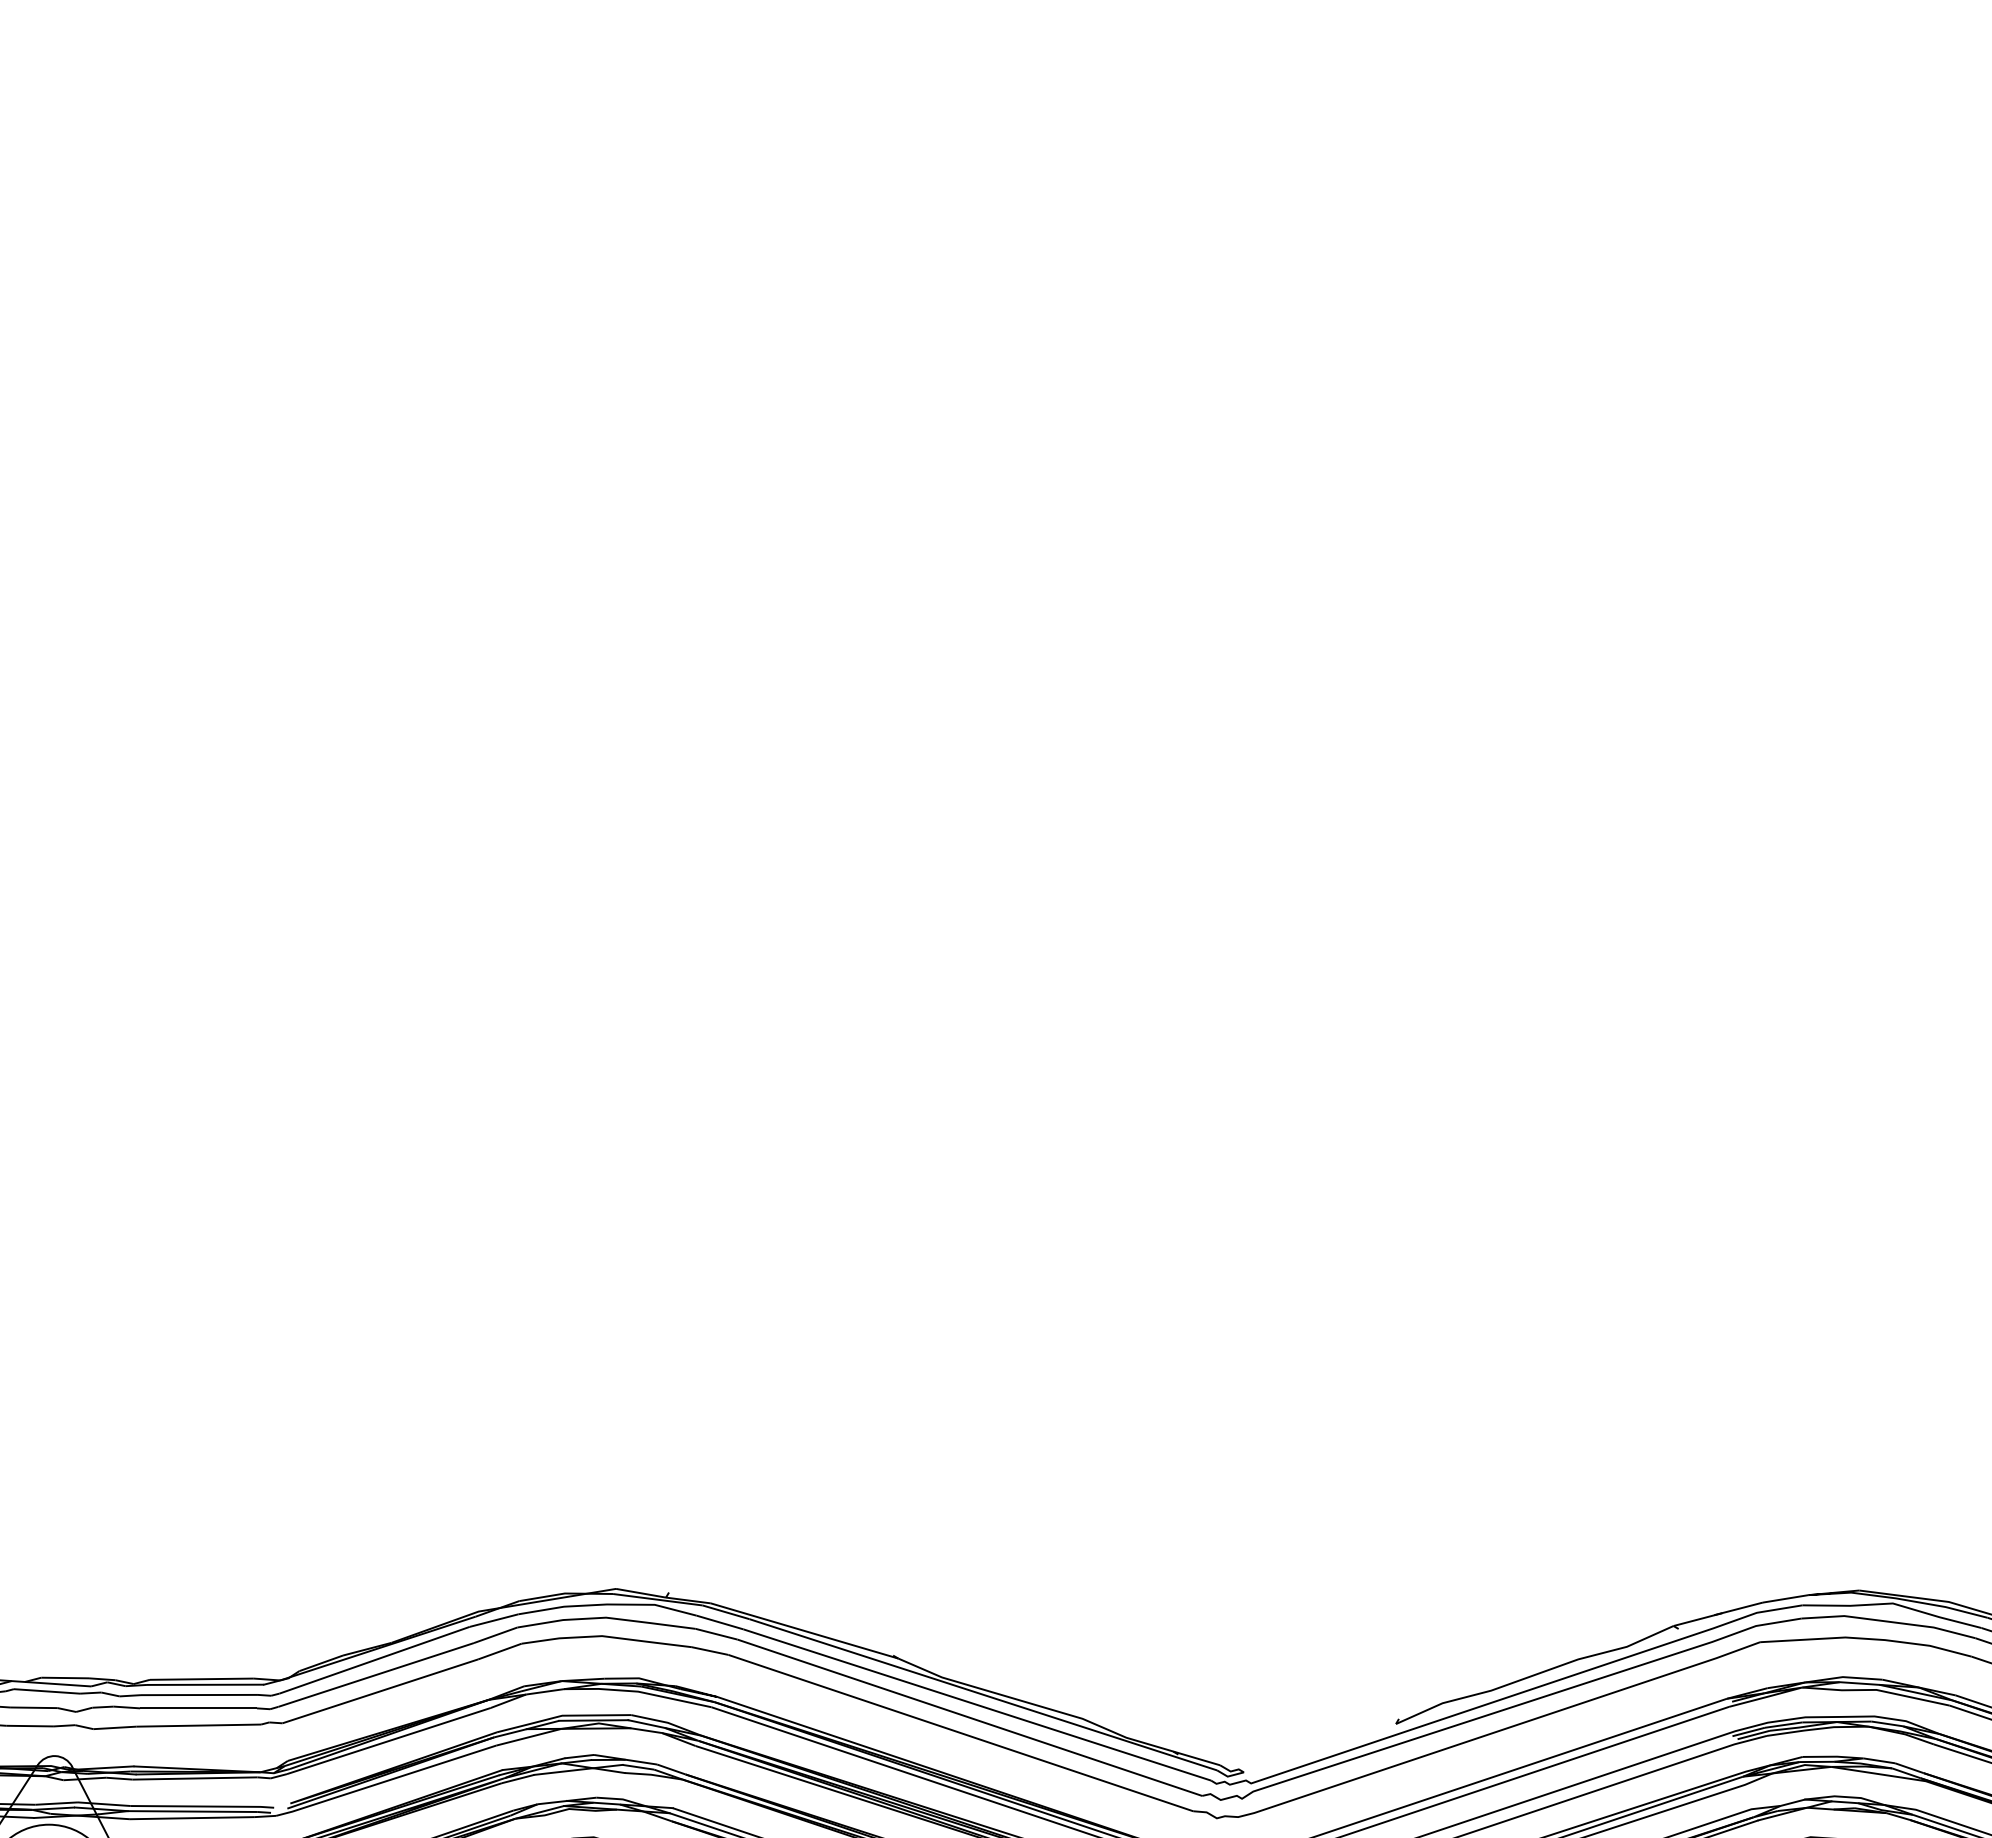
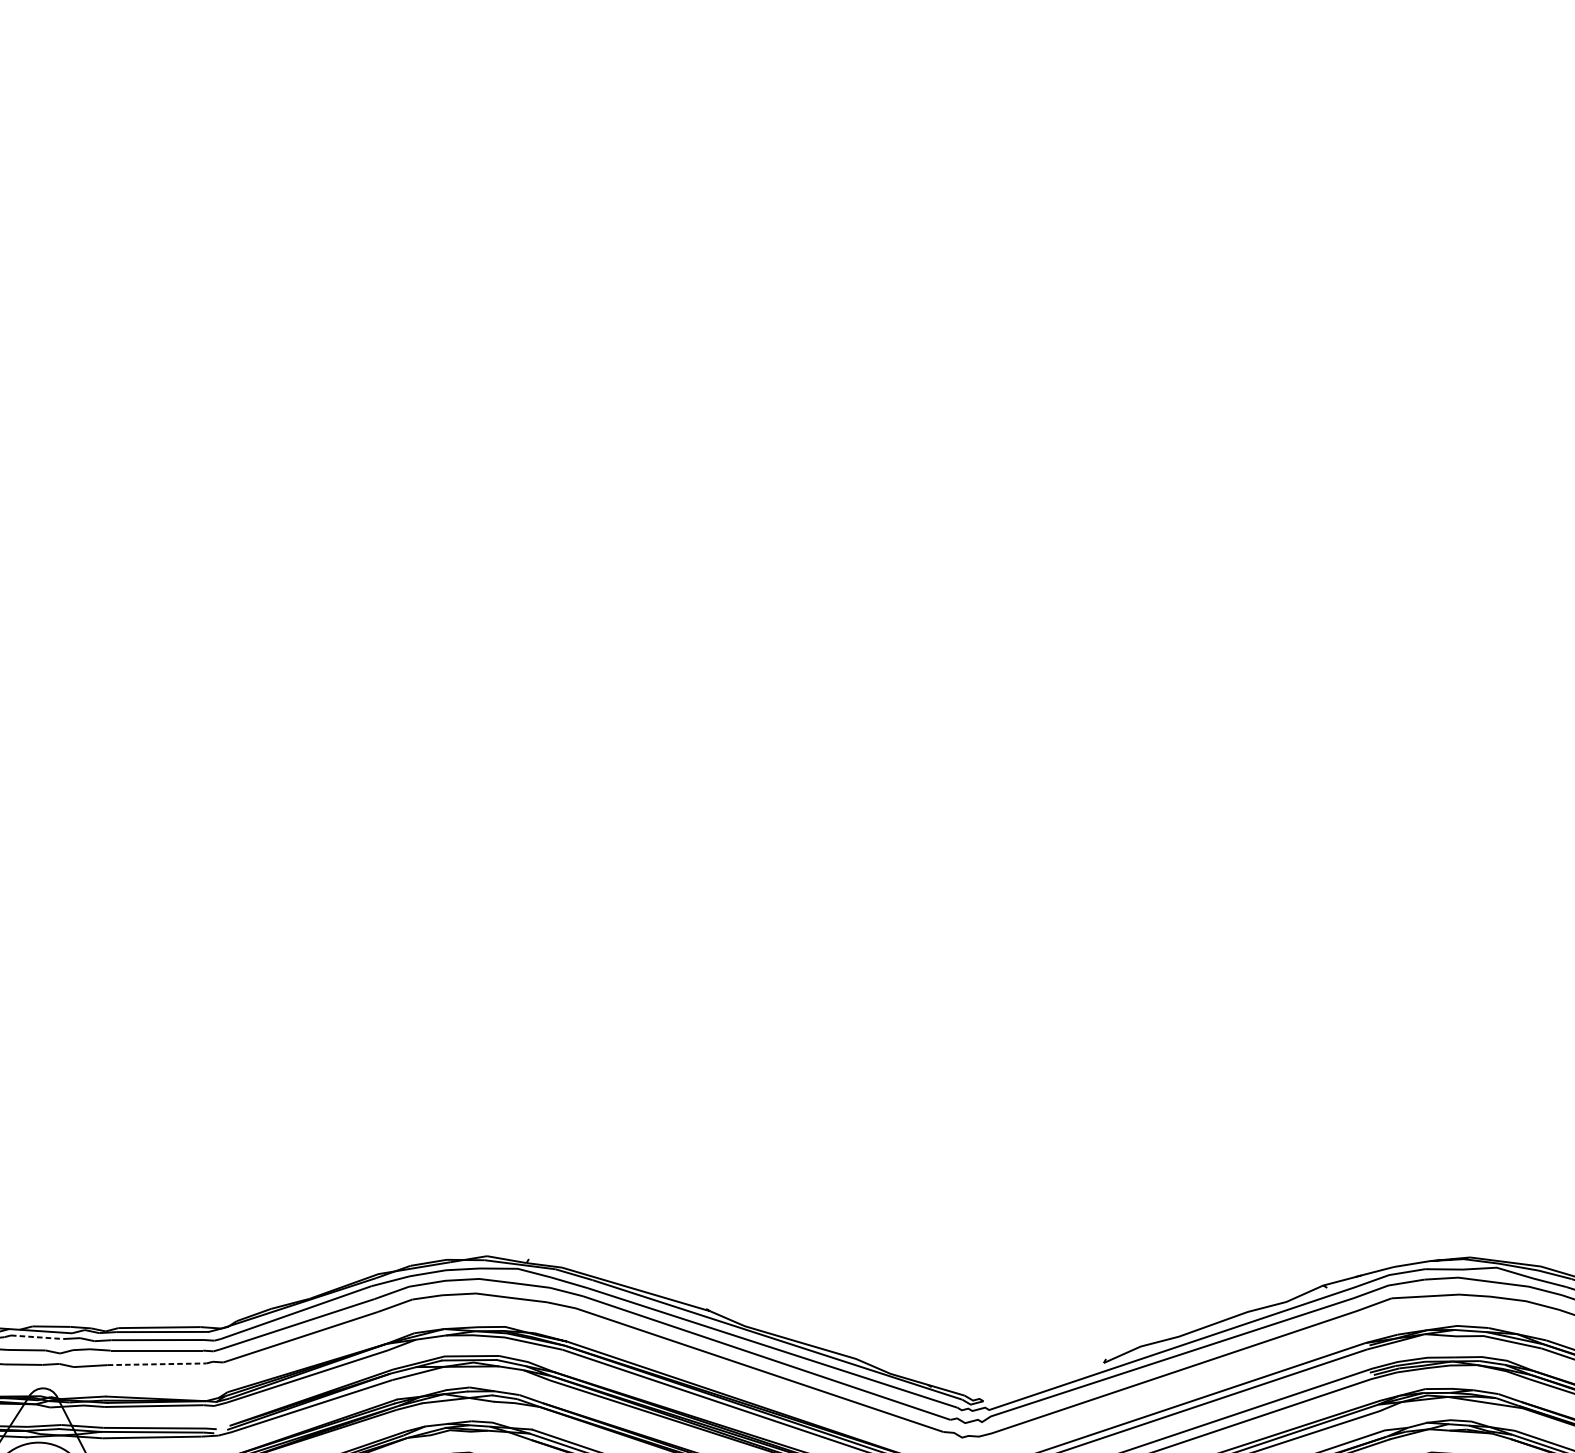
line: (47, 1691) -> (37, 1337), solid -> dashed
line: (199, 1725) -> (157, 1364), solid -> dashed

